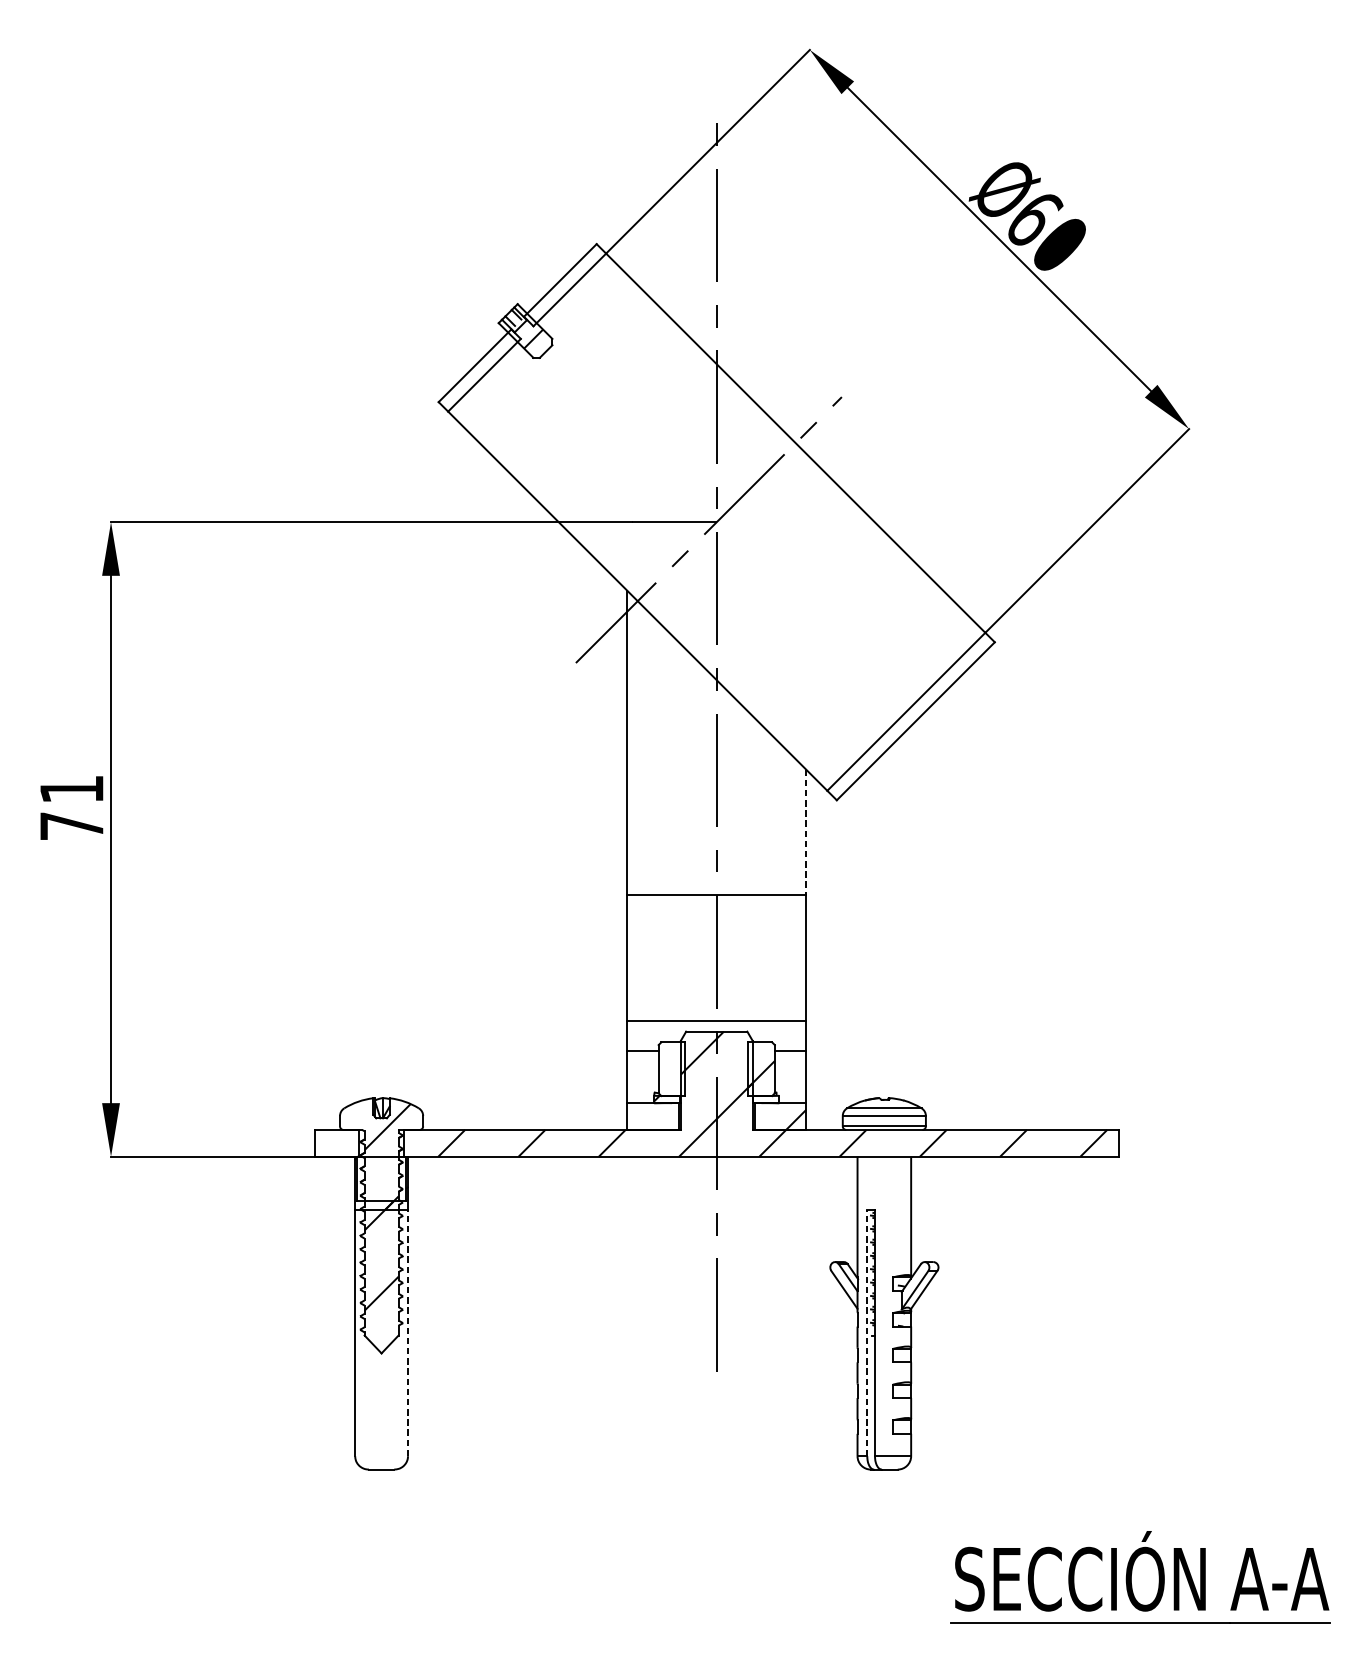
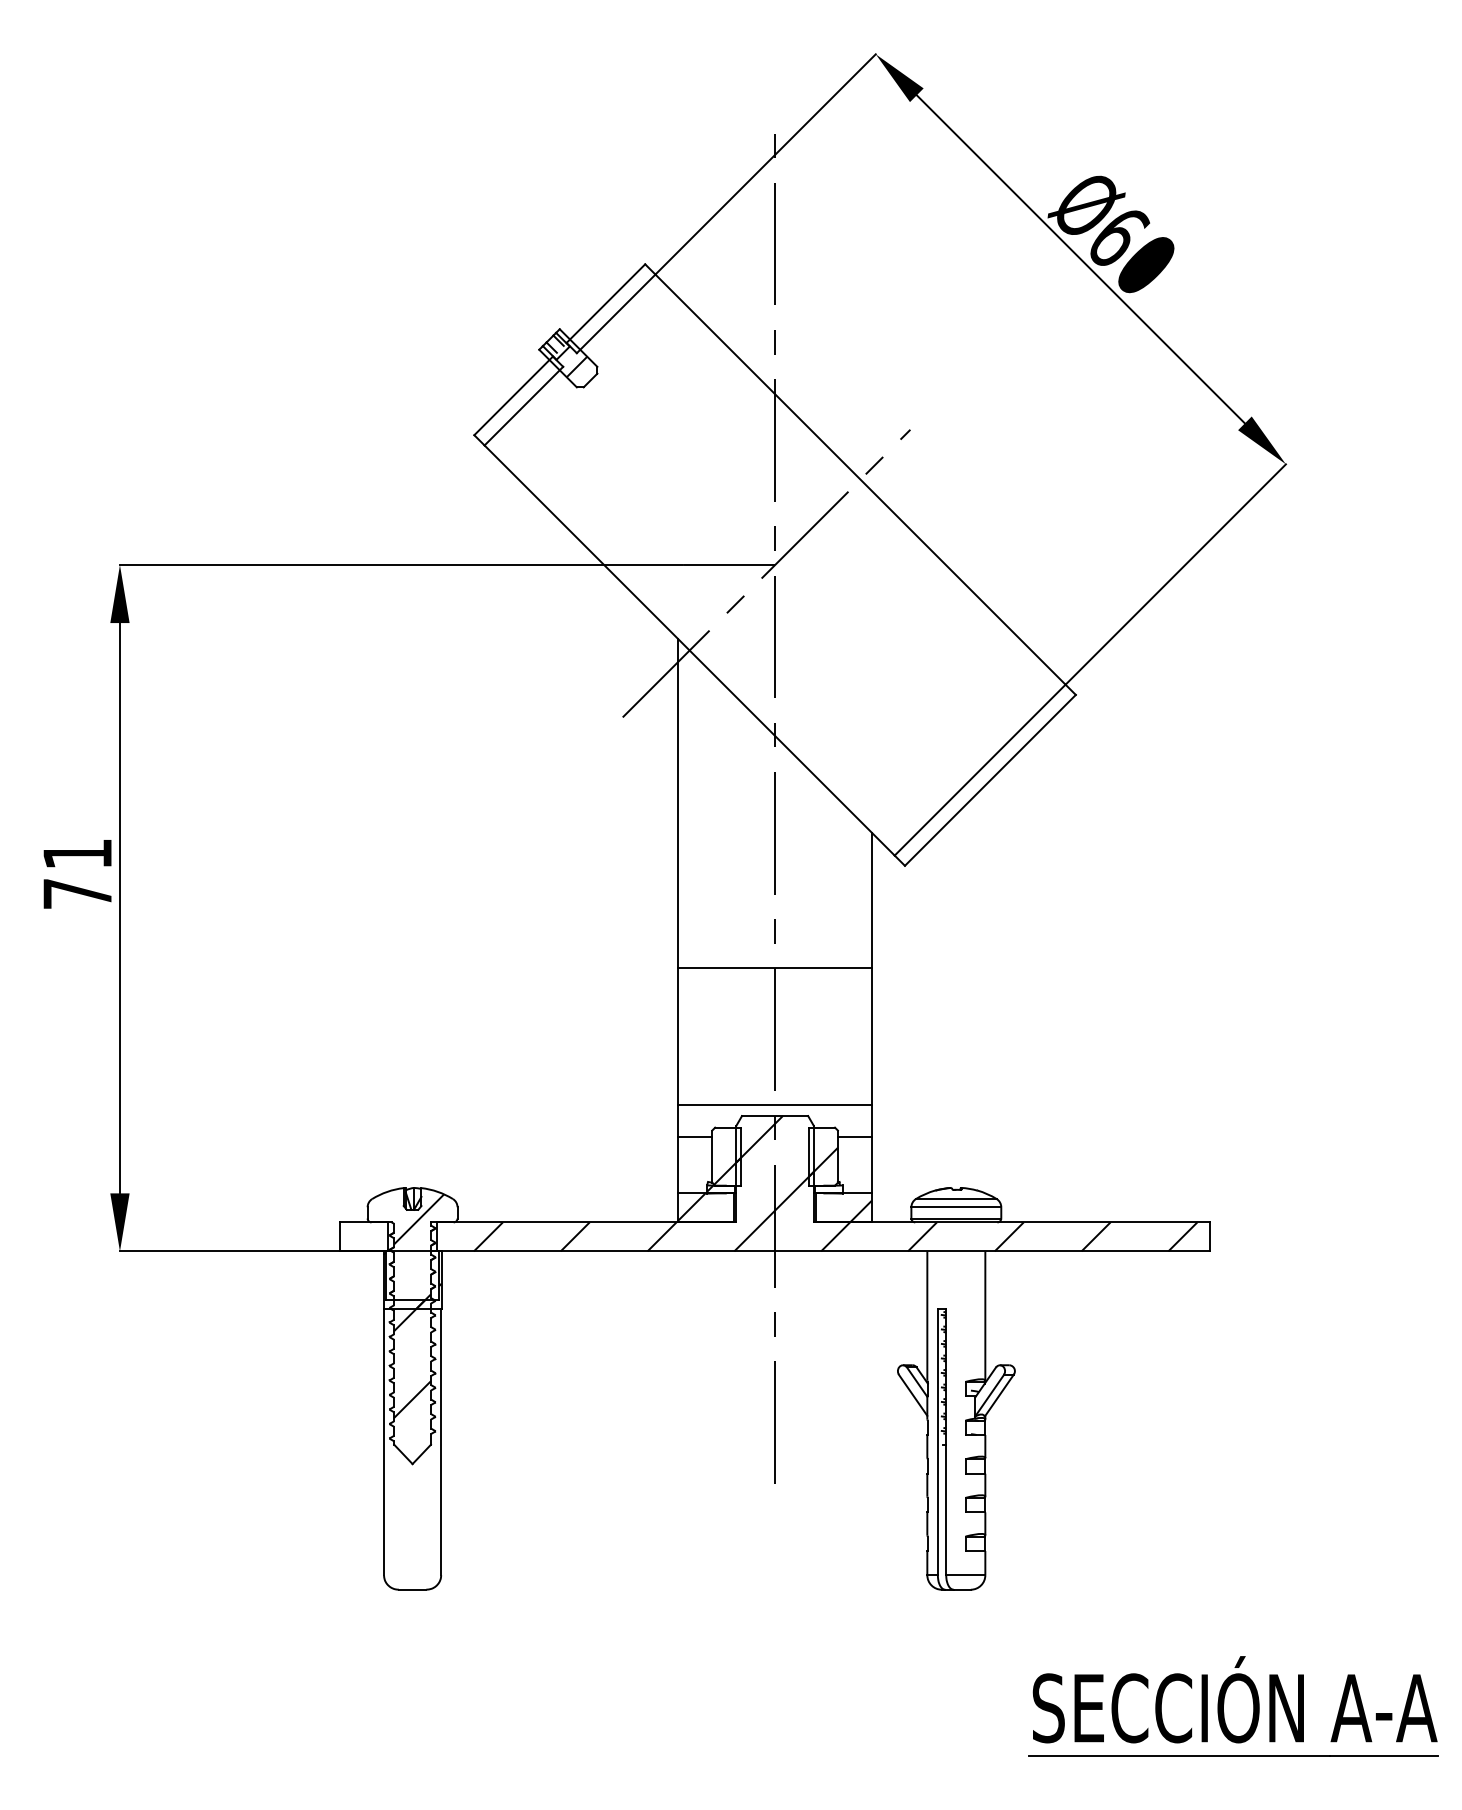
line: (805, 832) -> (871, 900), dashed -> solid
hatch: (672, 1081) -> (727, 1170), added
hatch: (639, 1115) -> (691, 1206), added
line: (408, 1333) -> (441, 1442), dashed -> solid
line: (866, 1333) -> (937, 1442), dashed -> solid

